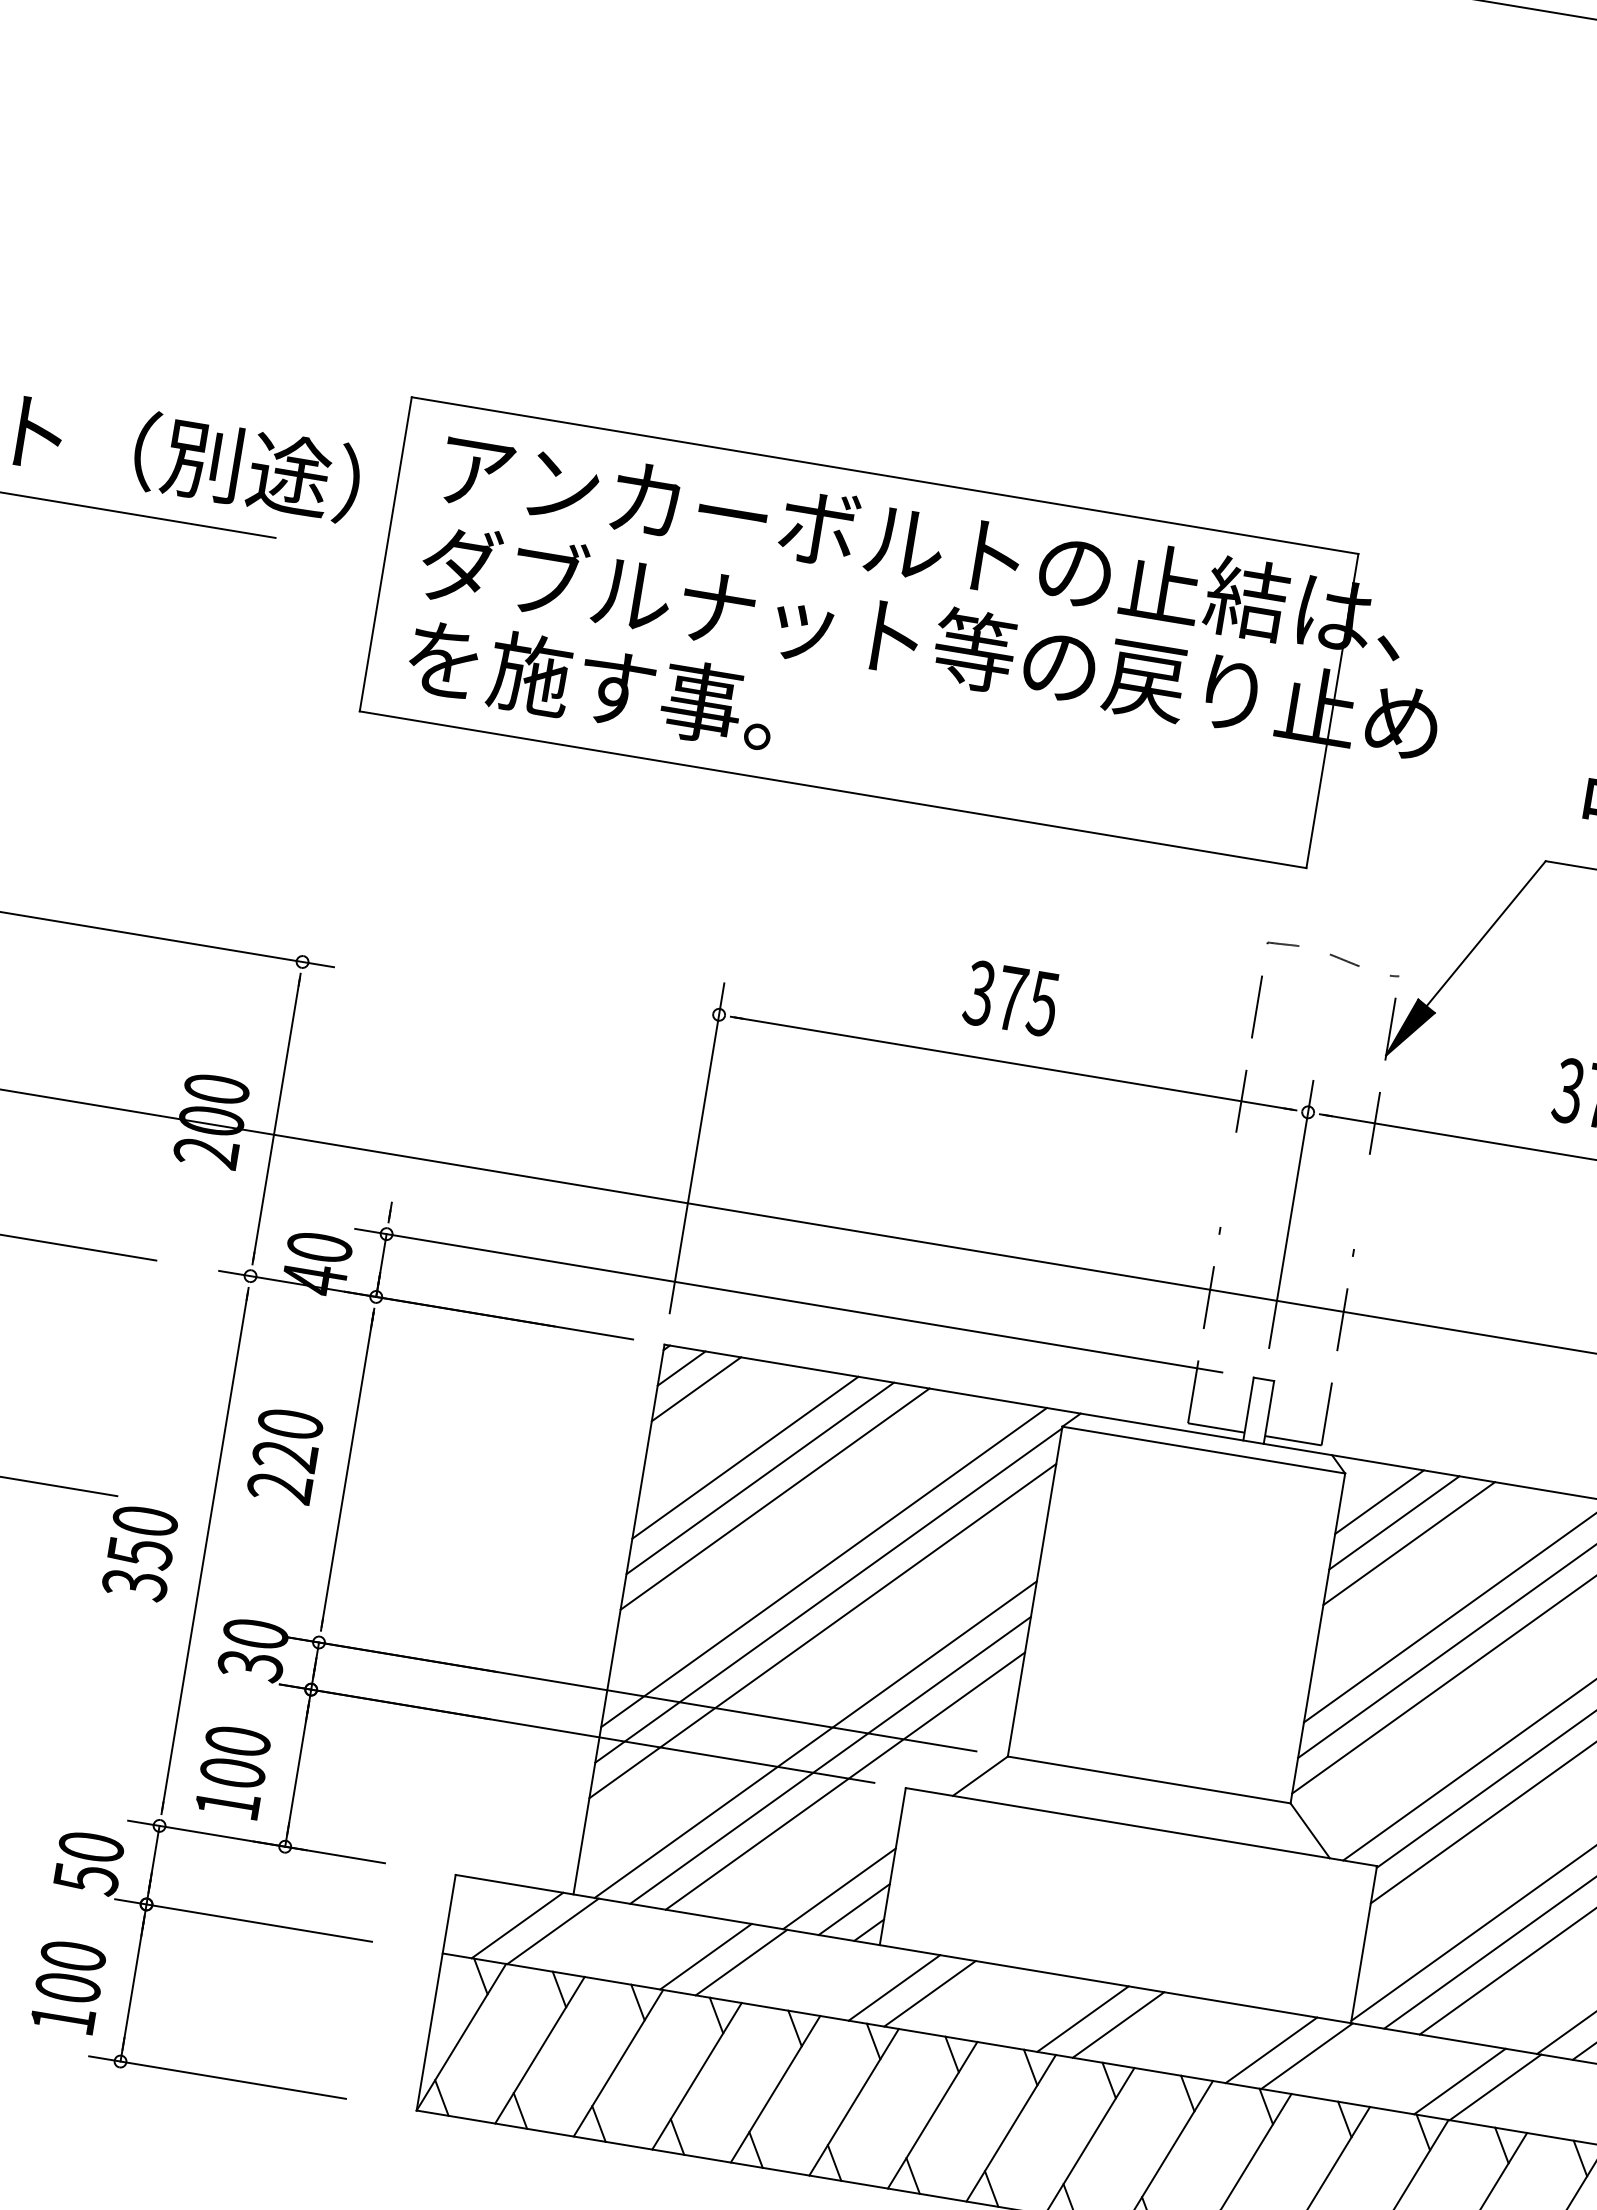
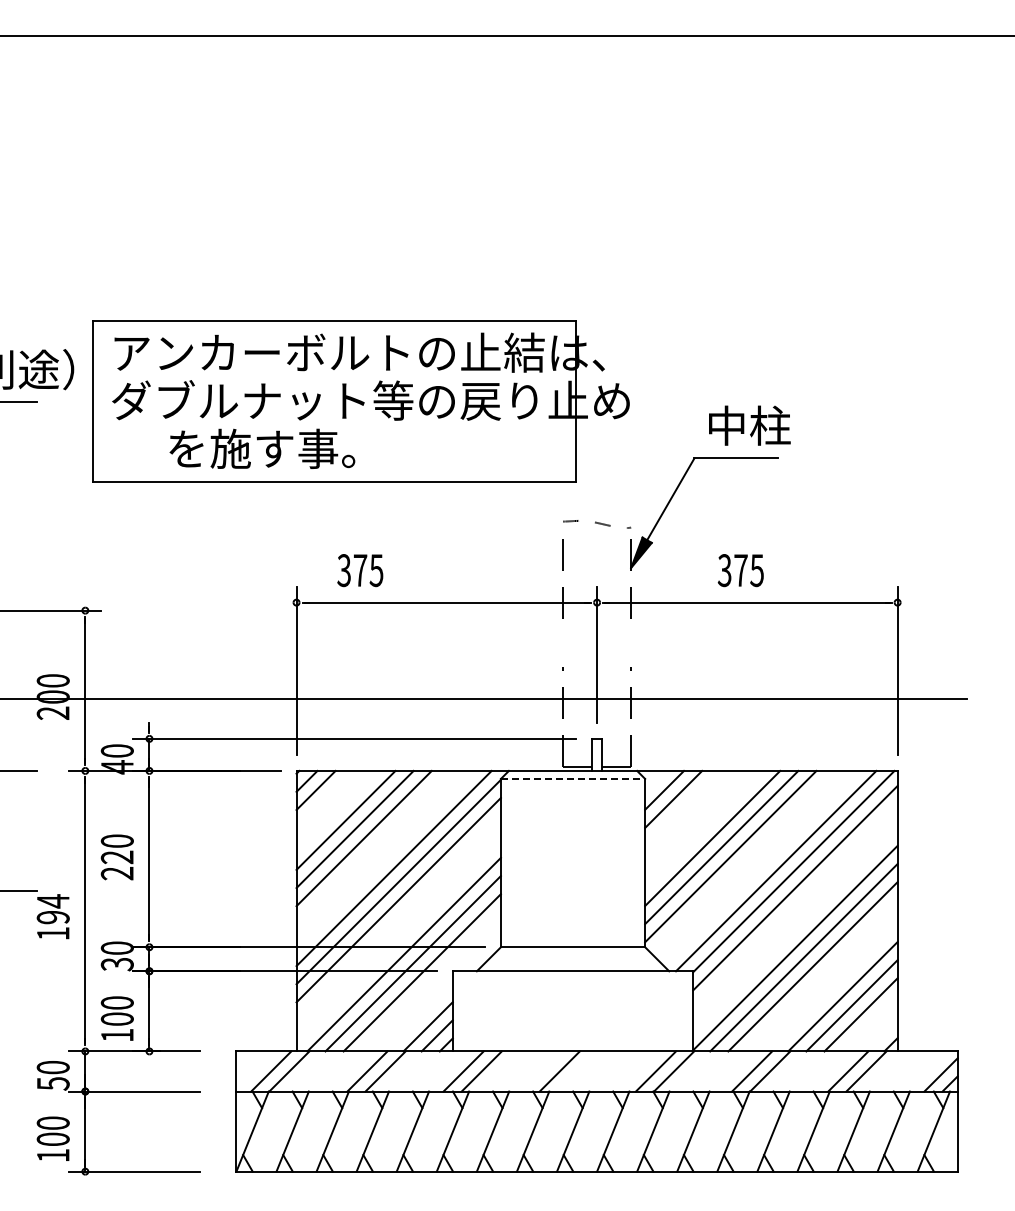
text: (592, 683) -> (262, 448), moved
text: (1011, 998) -> (360, 570), moved
line: (1204, 1449) -> (573, 778), solid -> dashed
line: (1408, 1543) -> (682, 808), removed
text: (138, 1552) -> (52, 917), 350 -> 194
line: (1117, 2024) -> (577, 1071), removed

